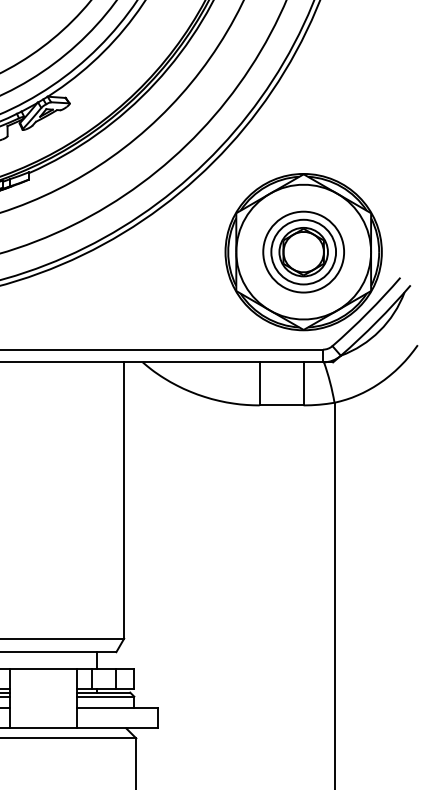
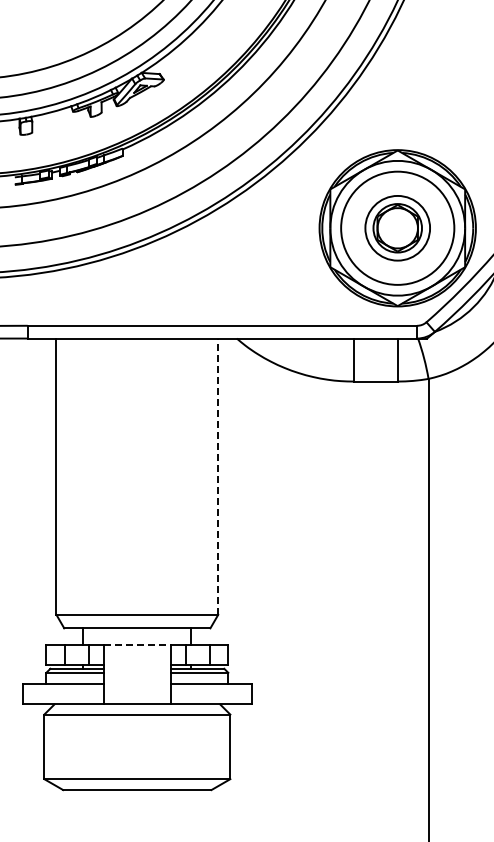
circle: (303, 251) -> (397, 227), size x1.4
line: (124, 500) -> (218, 476), solid -> dashed
line: (43, 669) -> (137, 645), solid -> dashed

